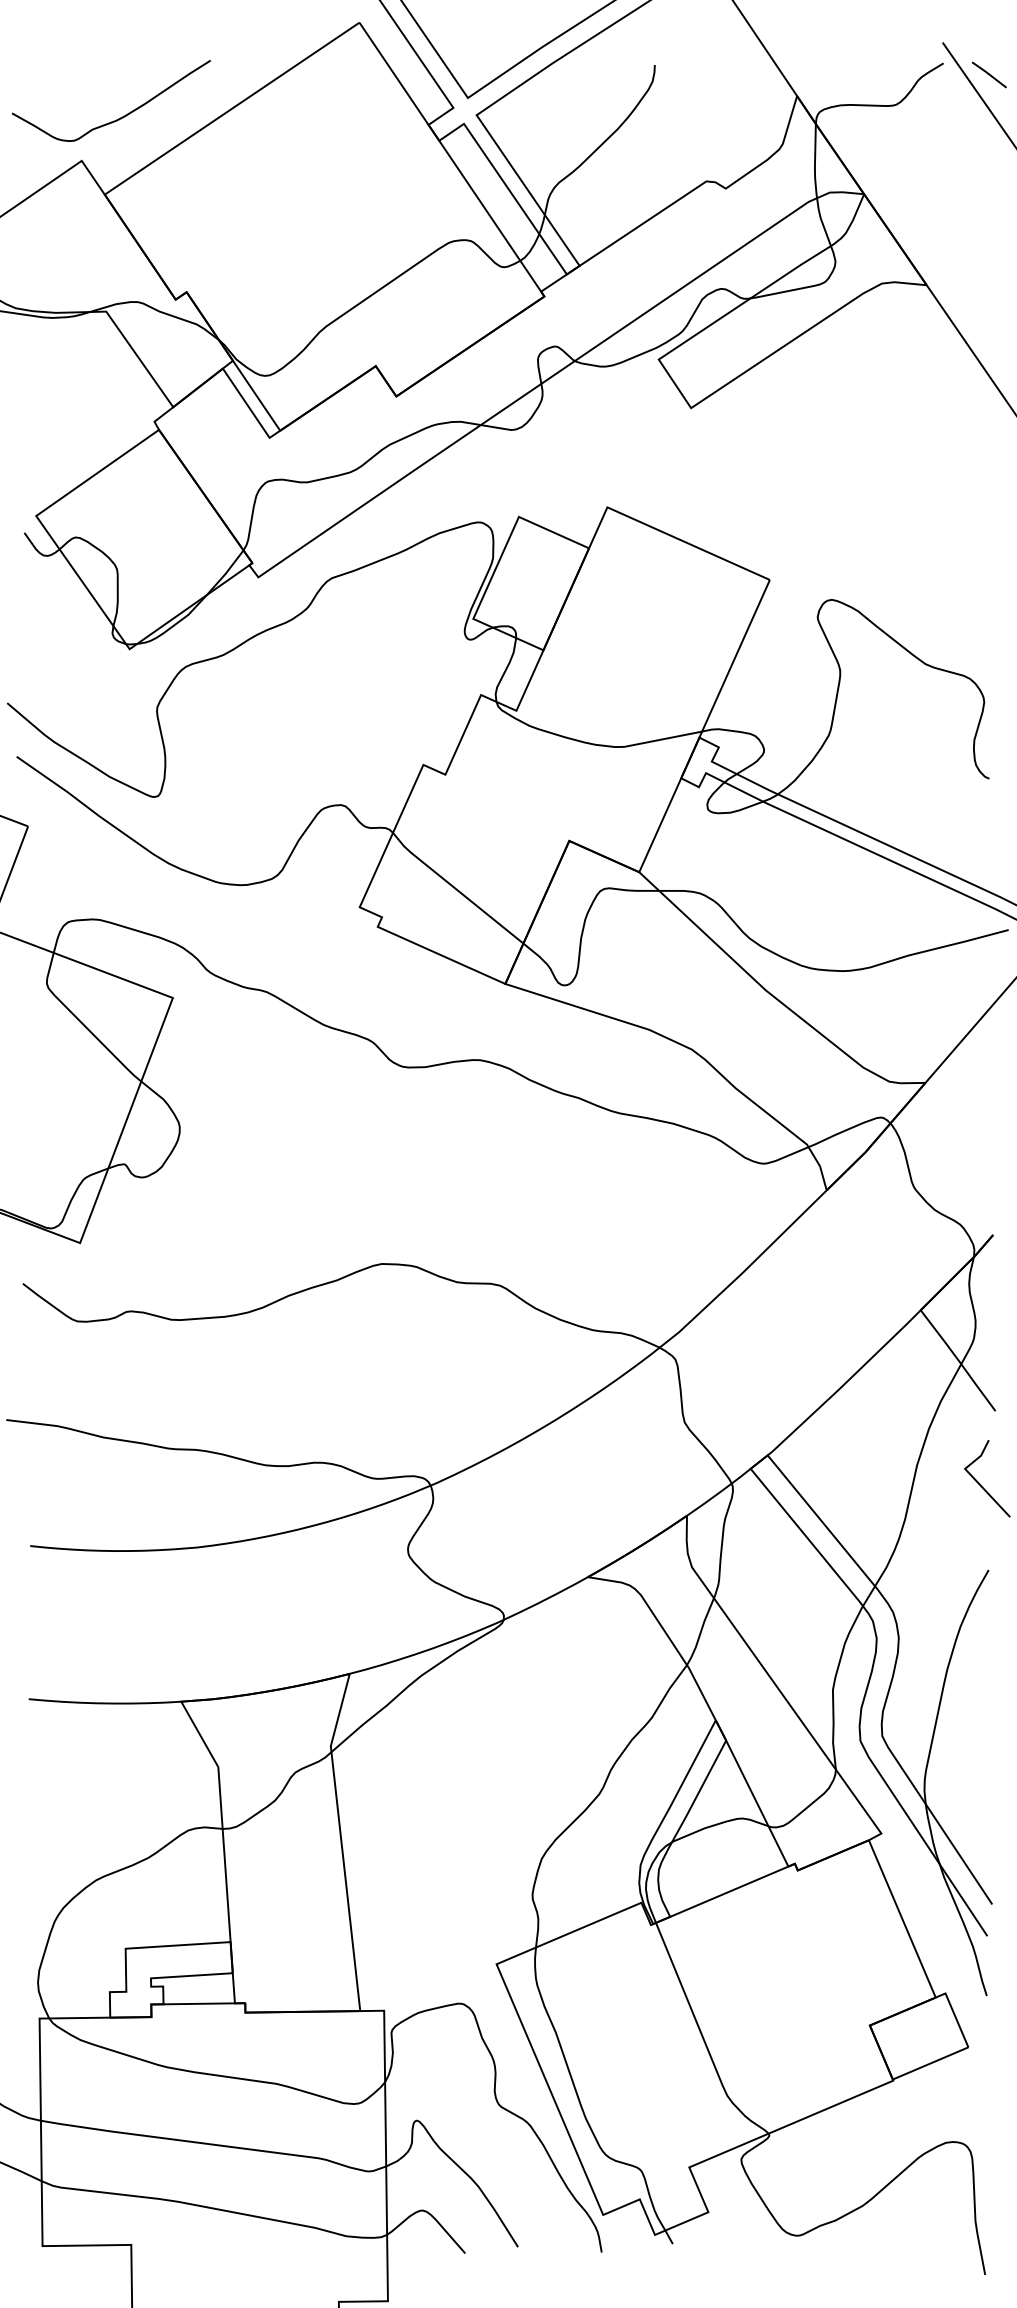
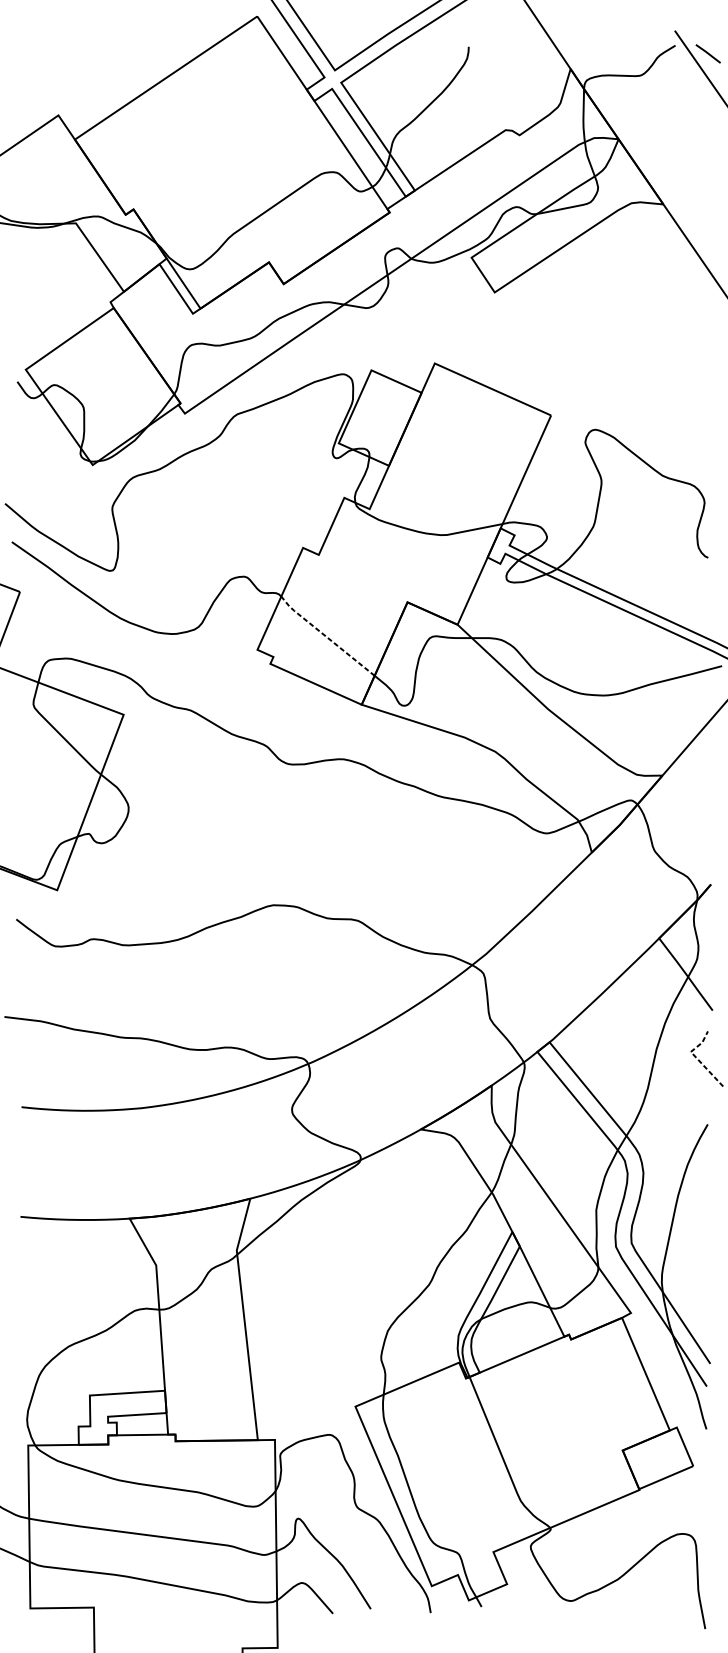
curve: (118, 118) -> (84, 85), removed
line: (455, 888) -> (326, 636), solid -> dashed
line: (973, 1478) -> (696, 1058), solid -> dashed

